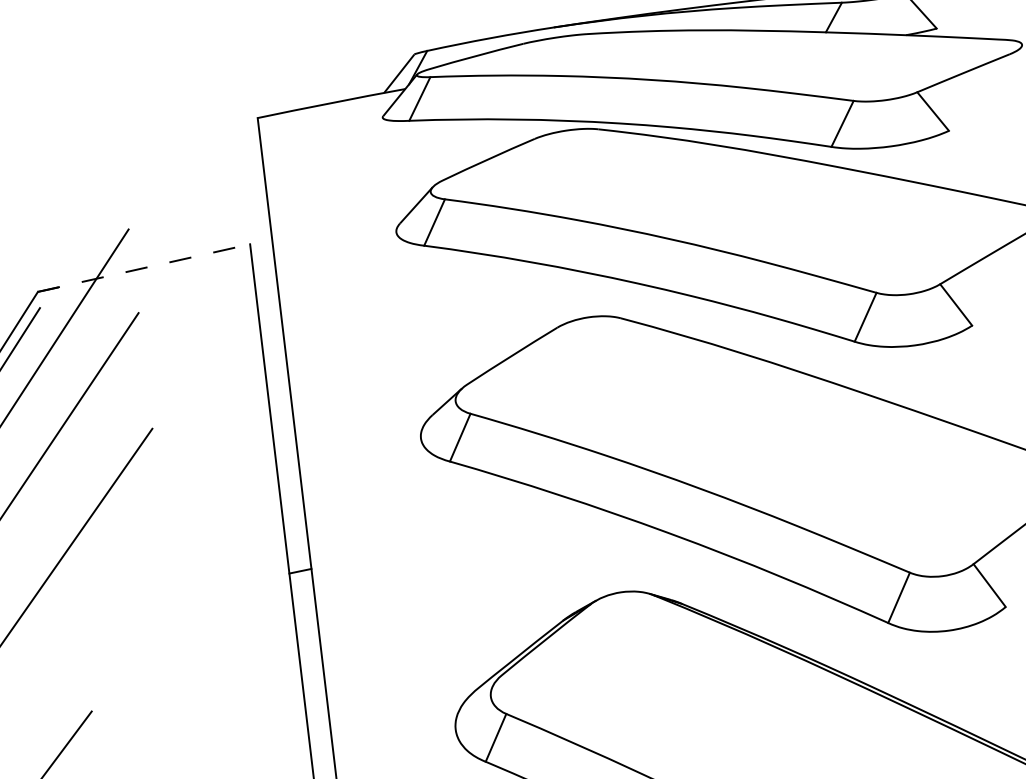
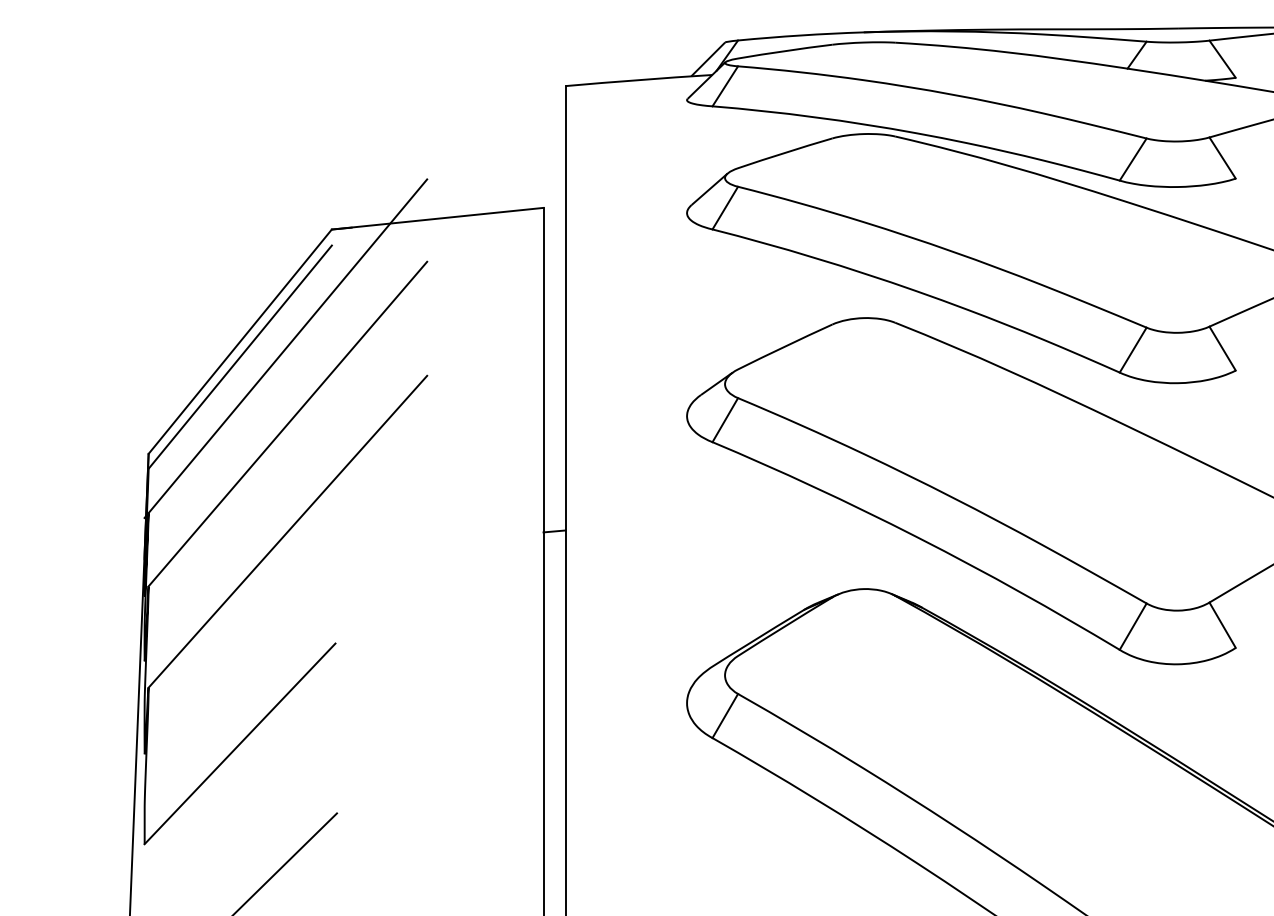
line: (144, 267) -> (438, 218), dashed -> solid

